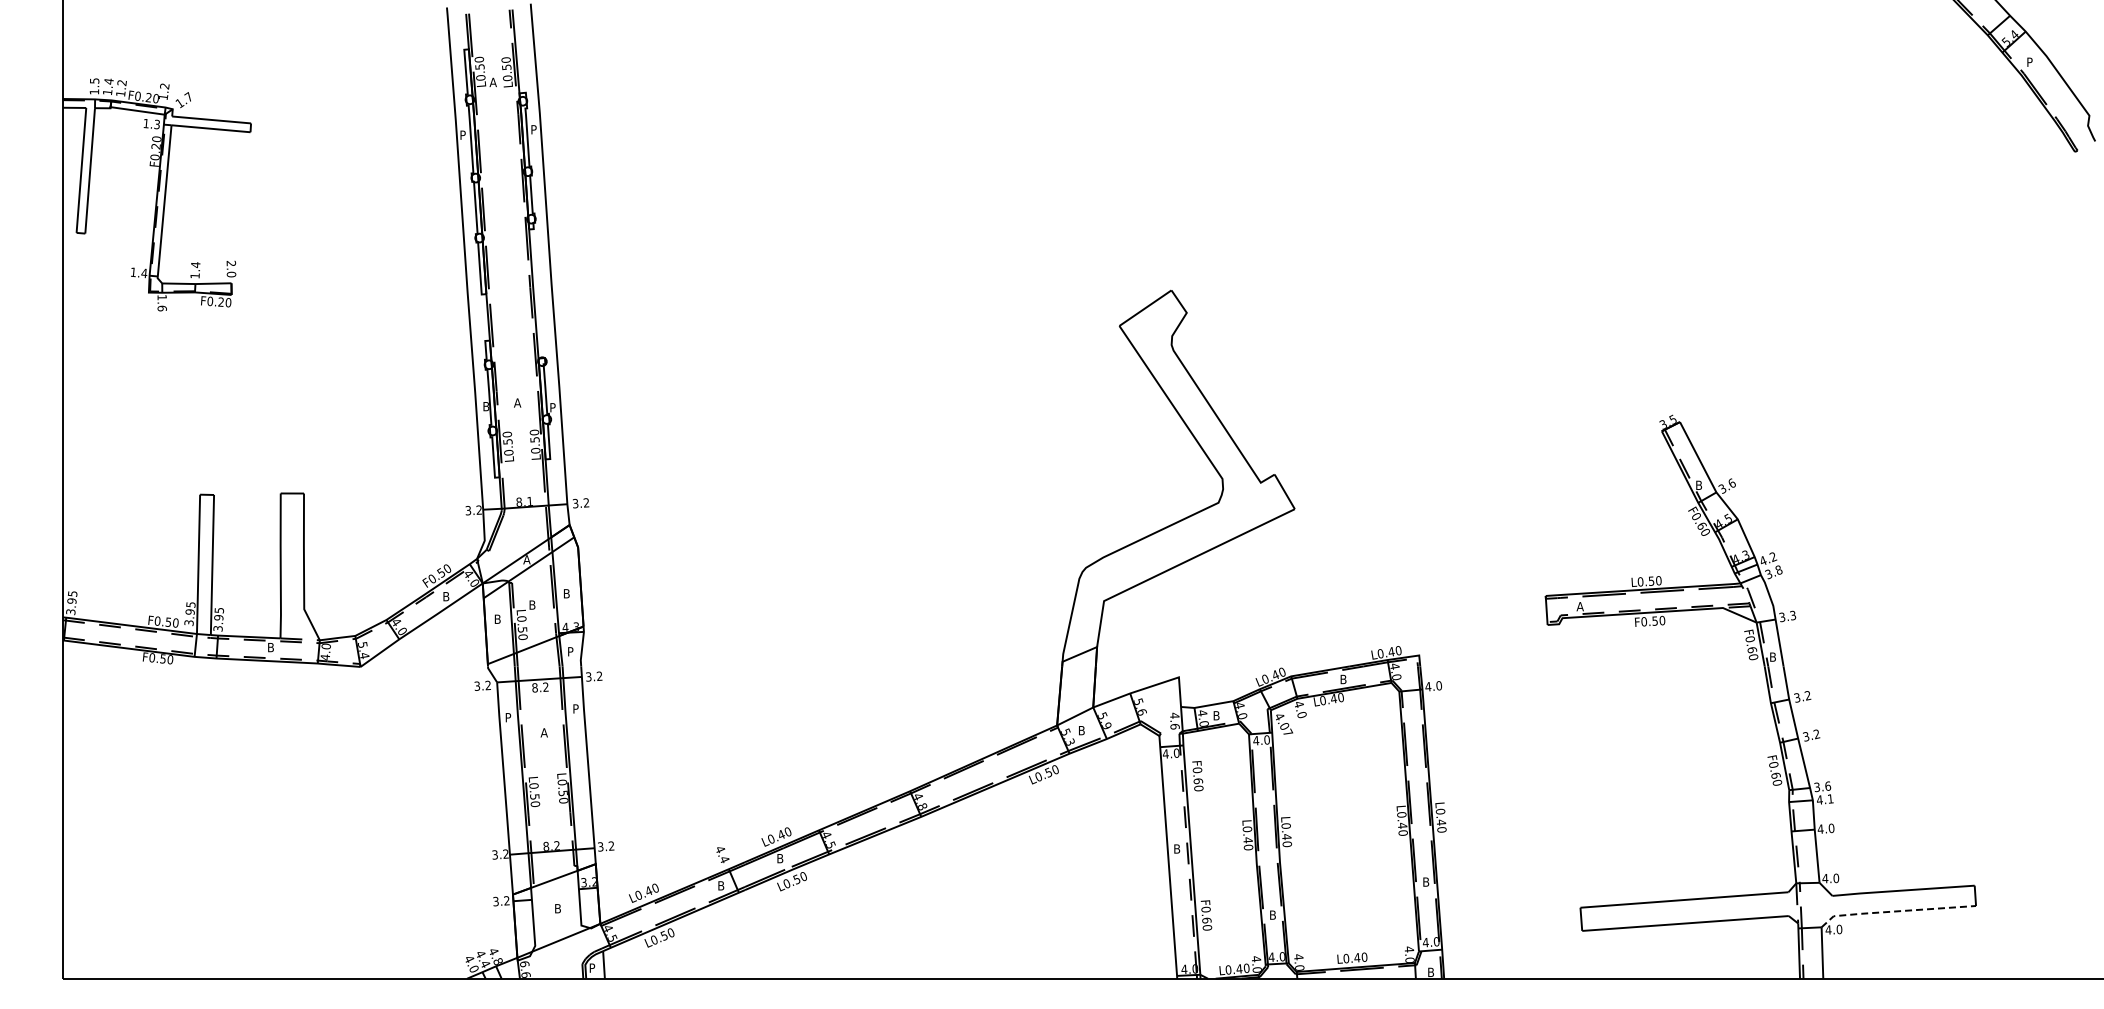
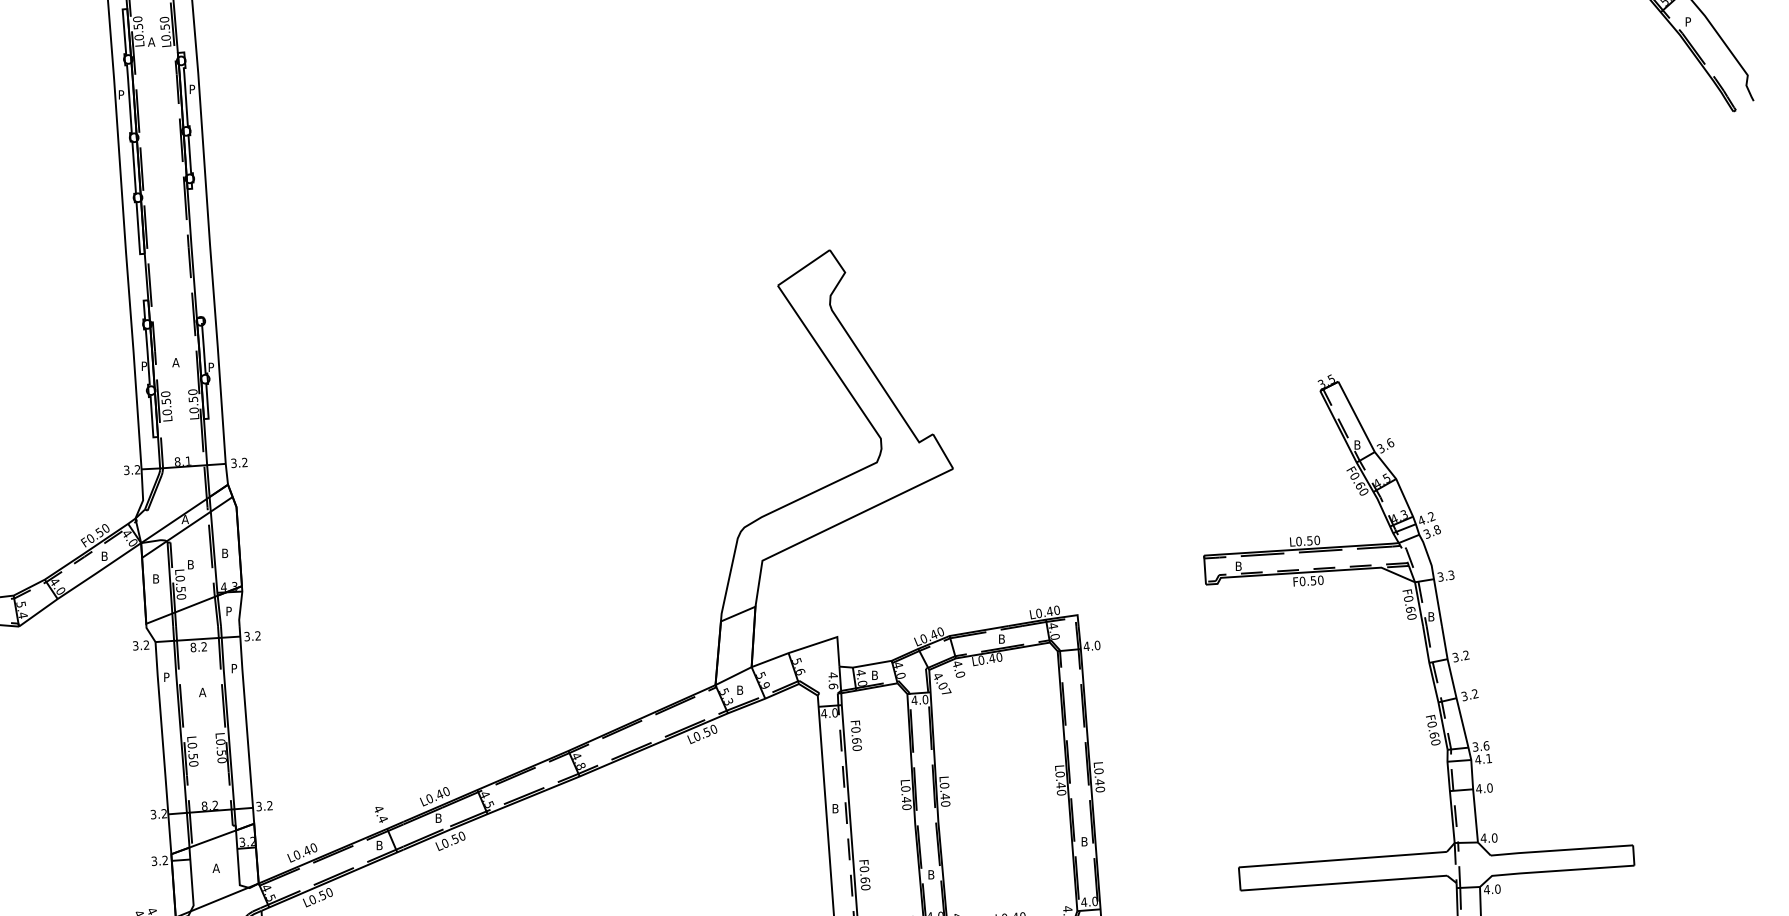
text: (486, 406) -> (144, 366), B -> P
text: (1579, 606) -> (1237, 566), A -> B
text: (557, 908) -> (215, 868), B -> A
line: (1895, 911) -> (1553, 871), dashed -> solid

